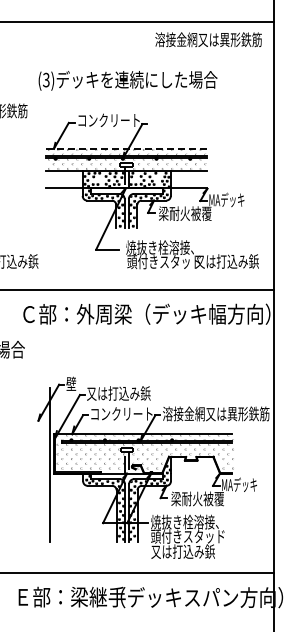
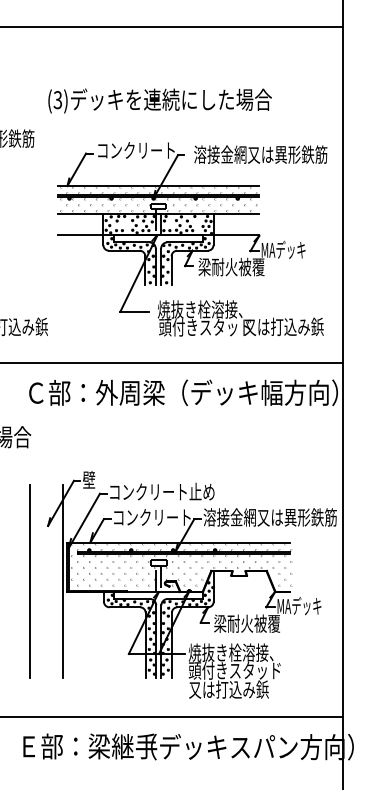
text: (208, 39) -> (260, 154), moved
line: (126, 148) -> (158, 185), dashed -> solid
text: (129, 393) -> (161, 491), 又は打込み鋲 -> コンクリート止め
line: (23, 464) -> (29, 580), added

